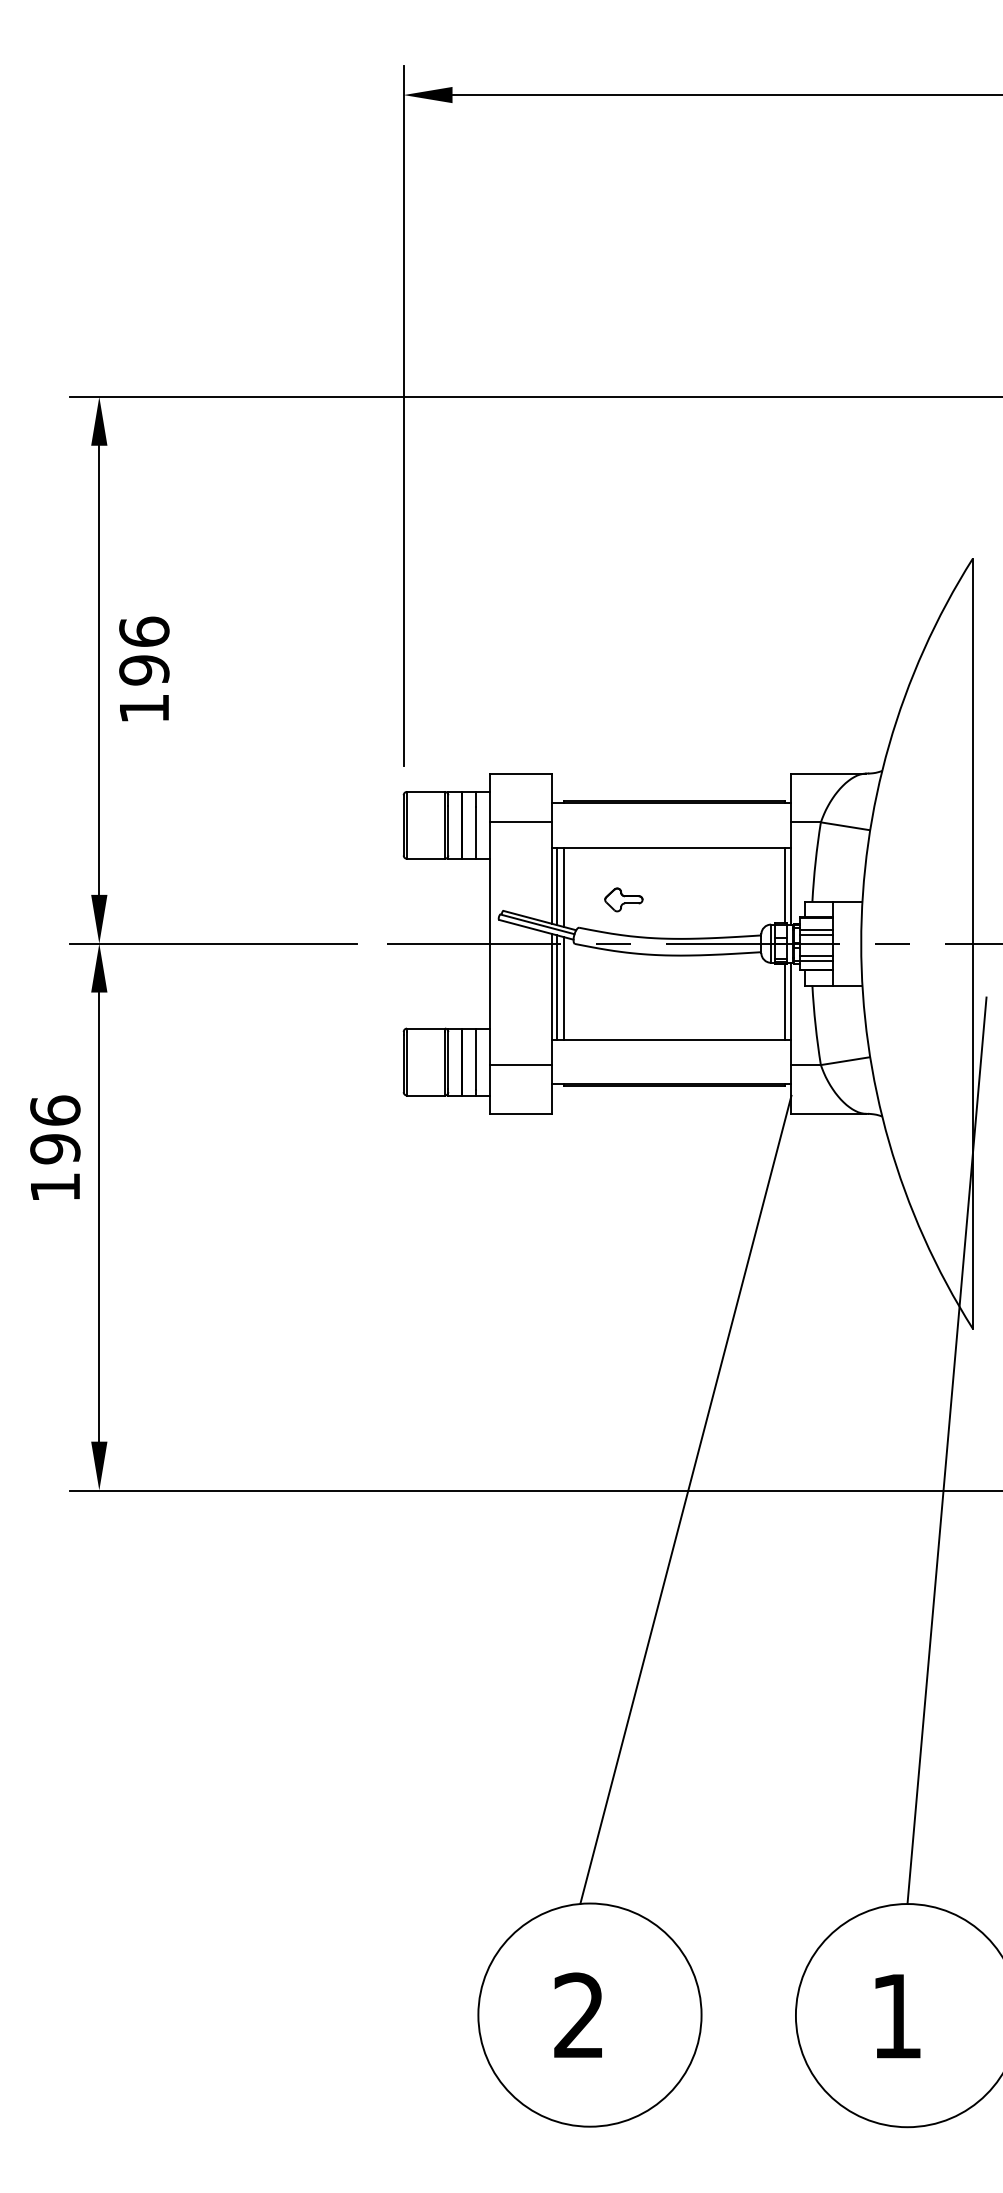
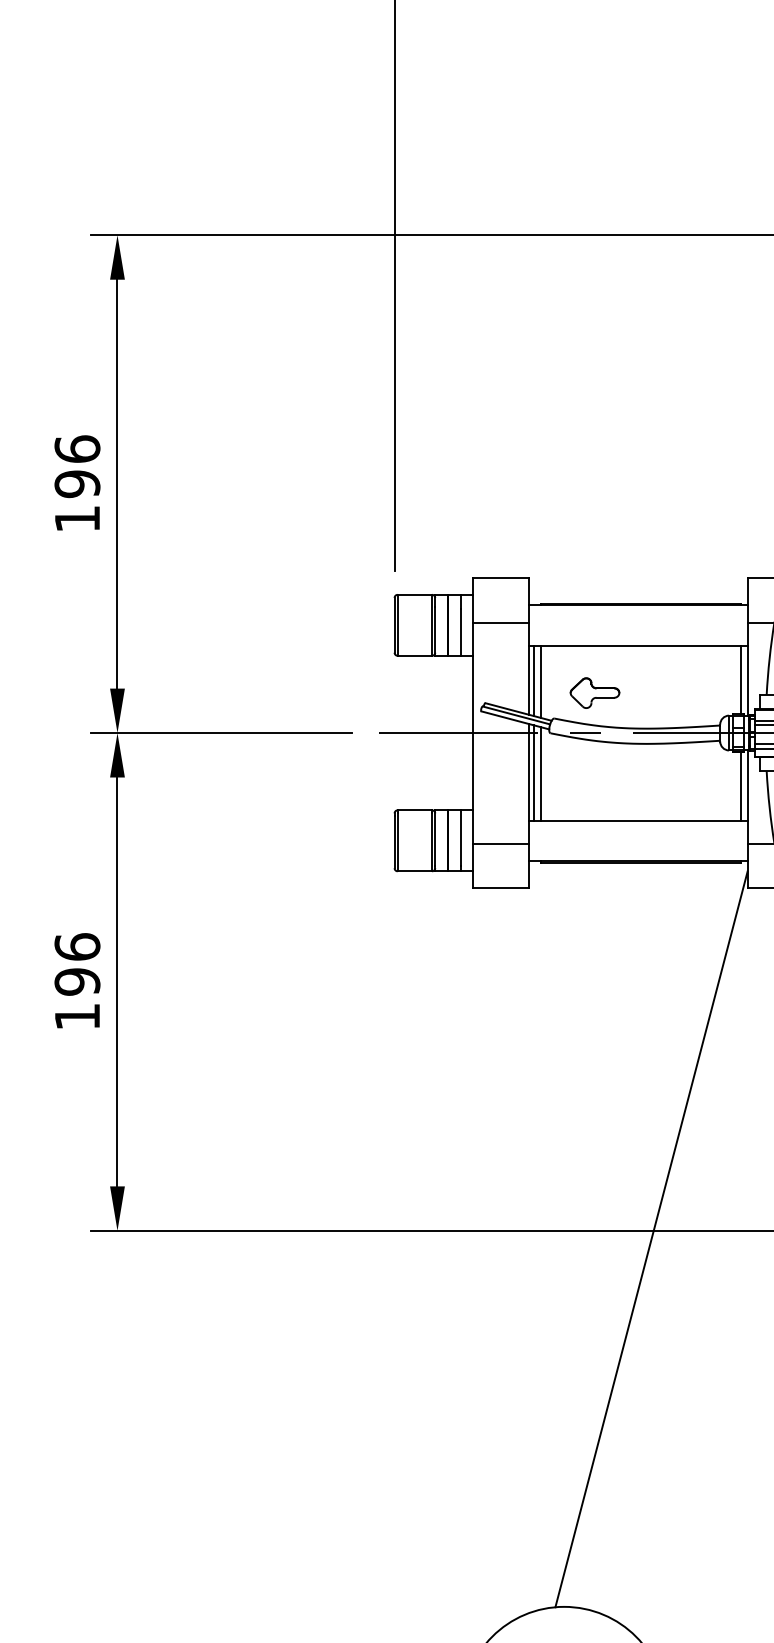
text: (144, 668) -> (77, 482), moved
part: (623, 899) -> (594, 692), size x1.43
text: (55, 1147) -> (77, 980), moved

